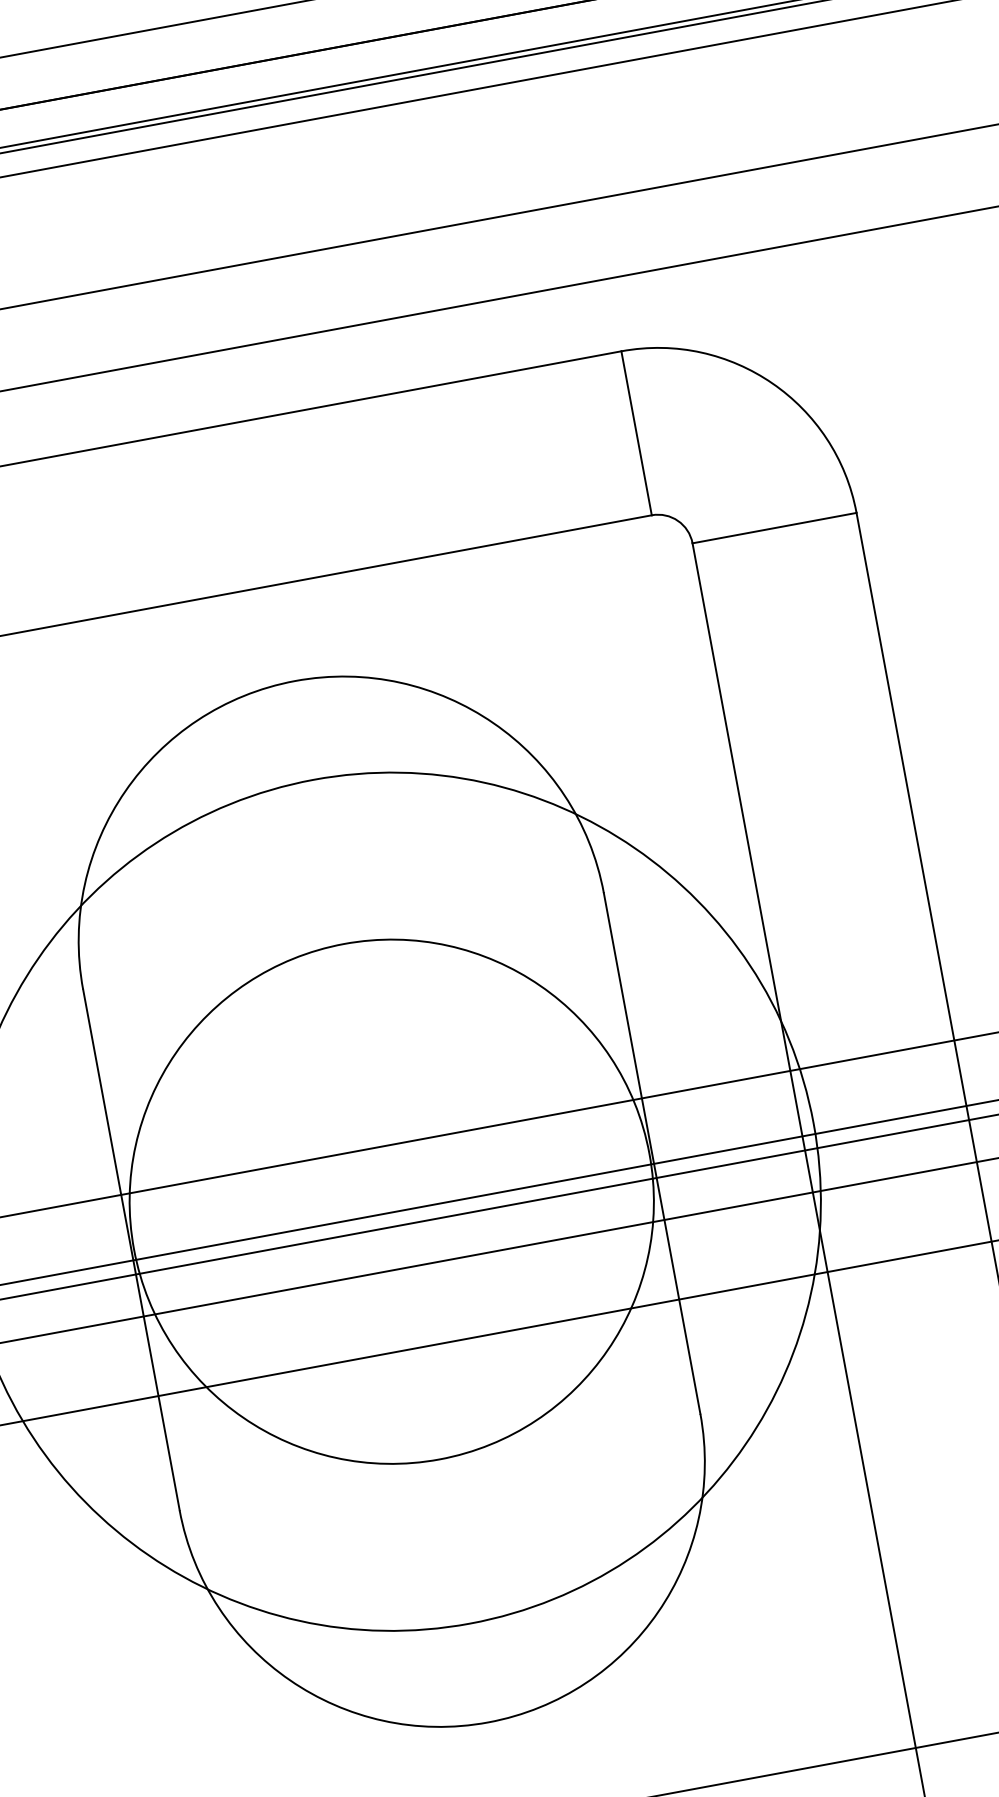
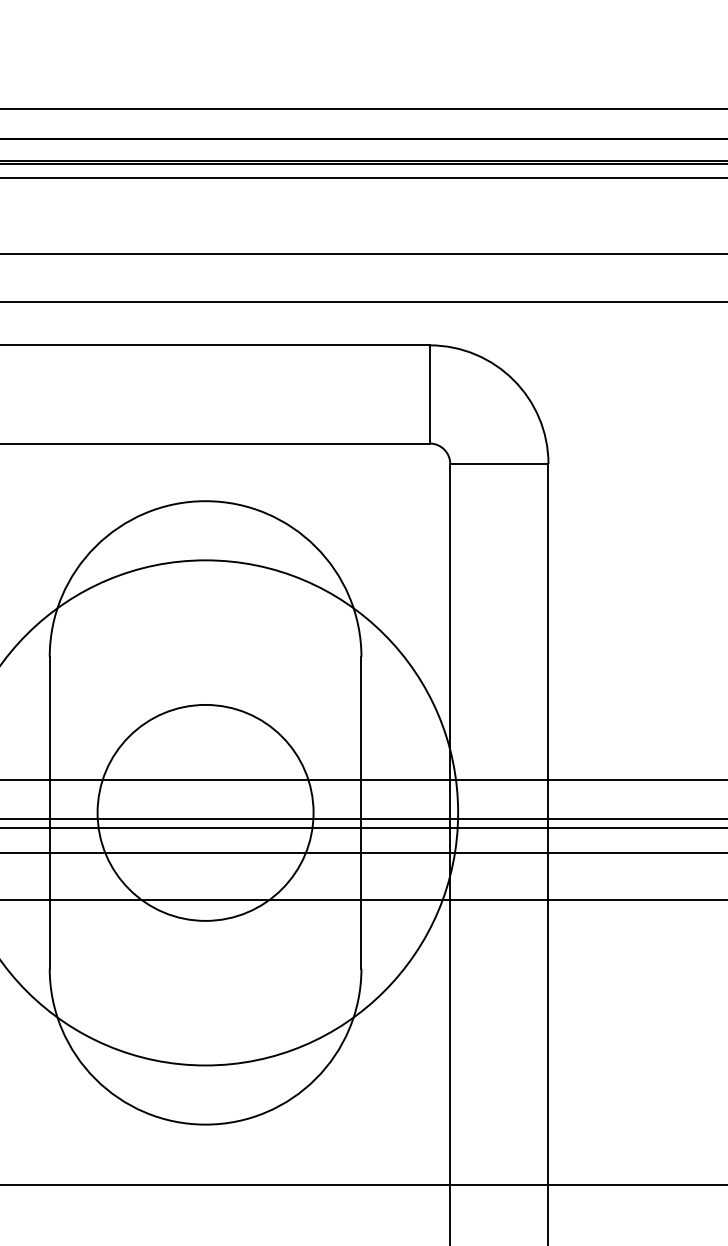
circle: (391, 1201) -> (205, 812), size x0.7

